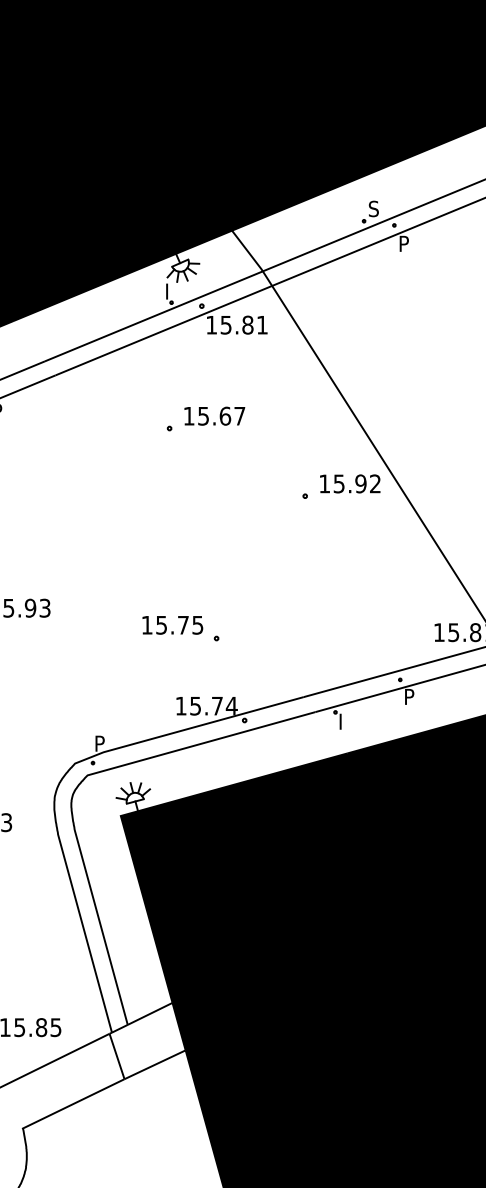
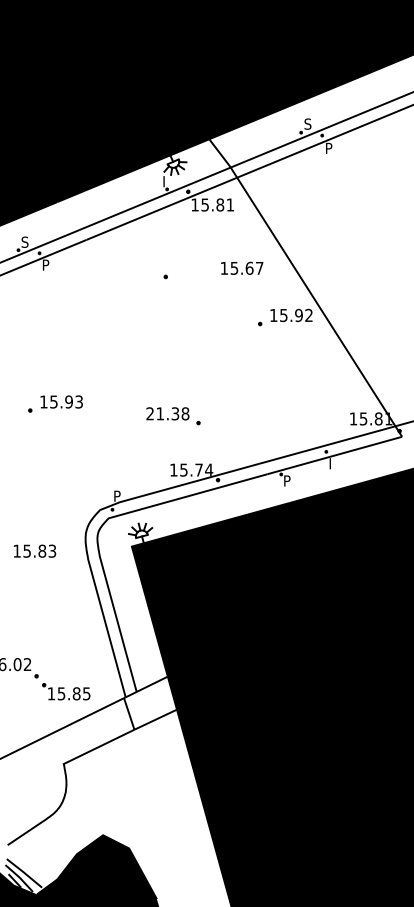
text: (215, 414) -> (242, 267), moved
text: (172, 624) -> (167, 413), 15.75 -> 21.38
text: (410, 693) -> (333, 461), P -> I
text: (344, 718) -> (287, 478), I -> P

